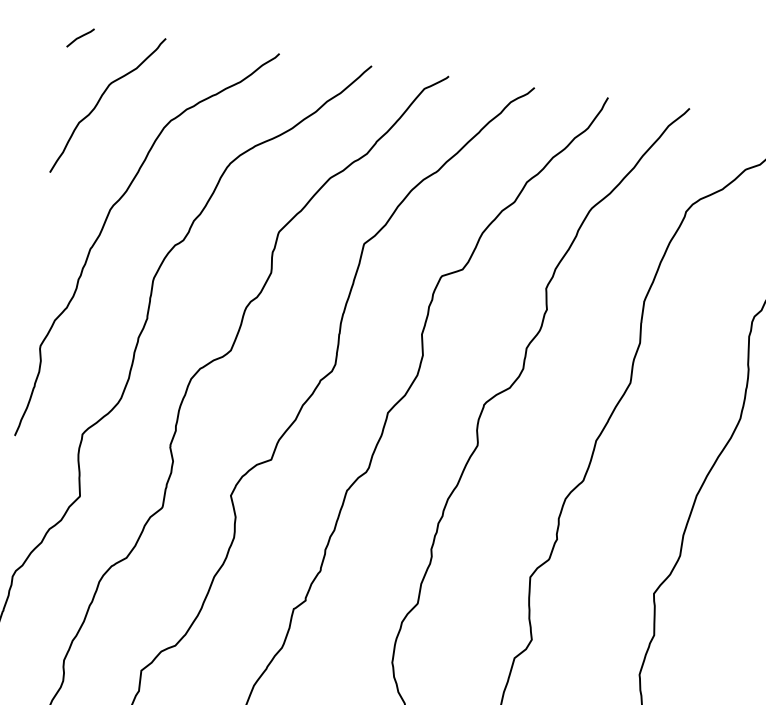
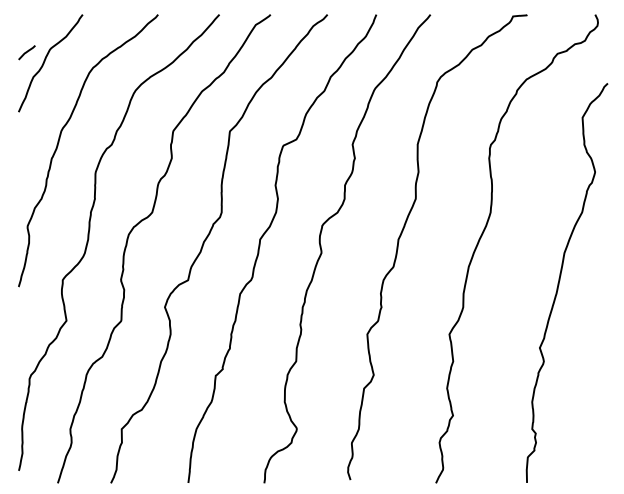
line: (79, 37) -> (26, 52), moved

